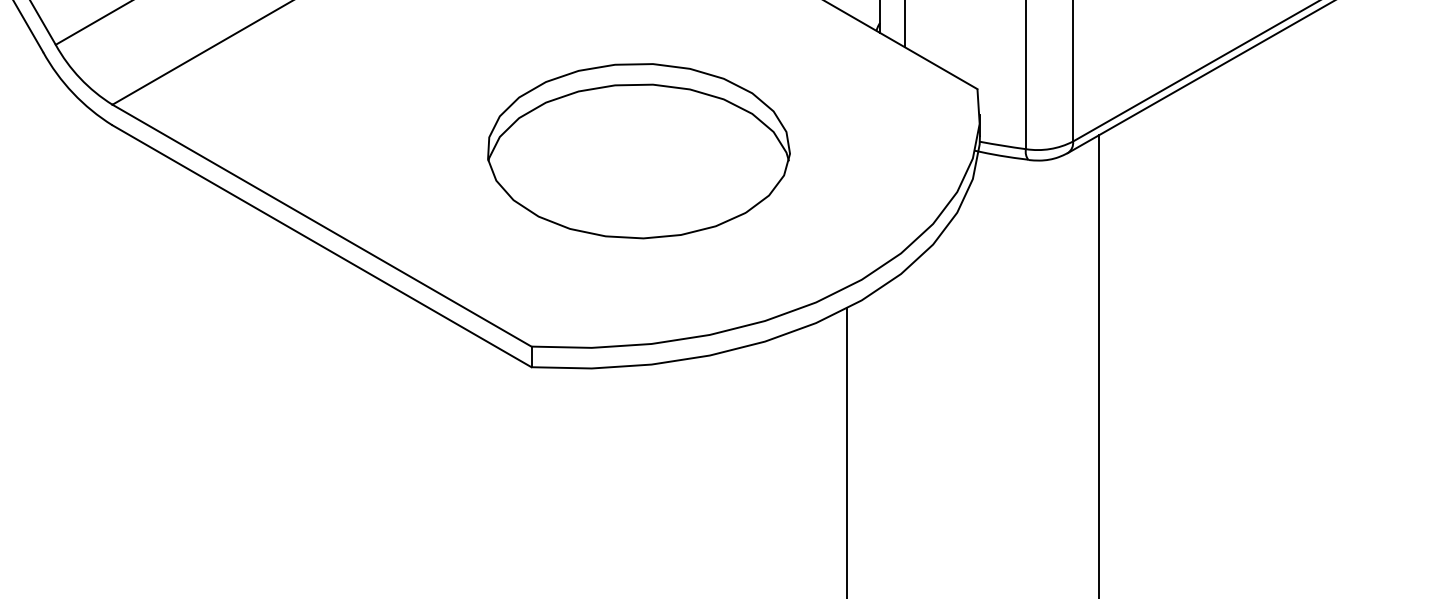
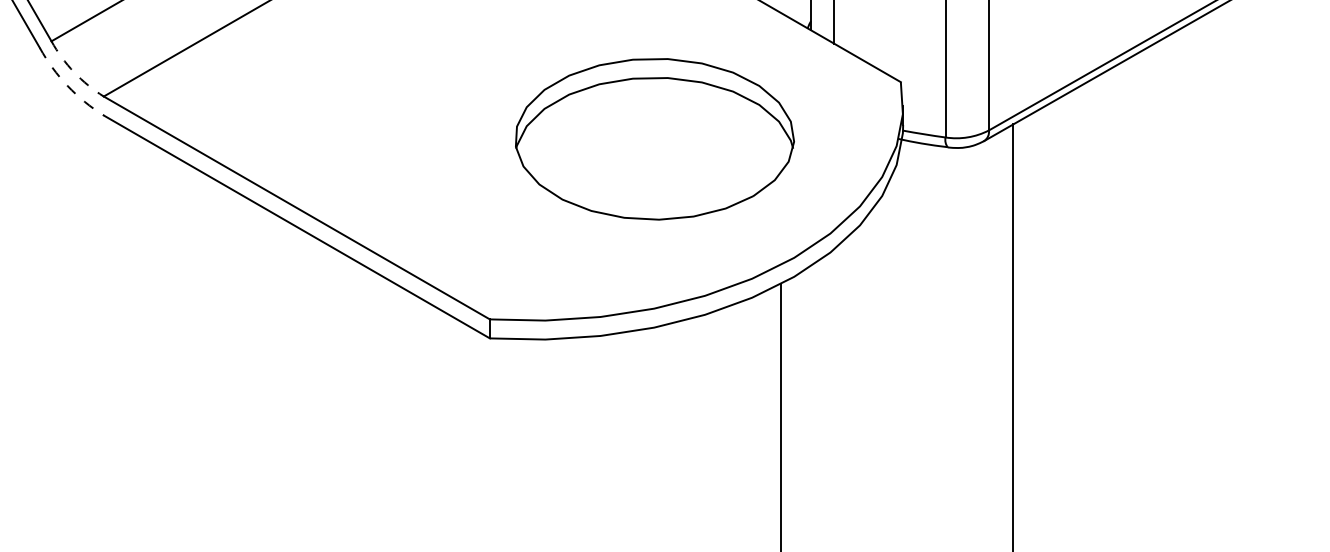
arc: (80, 78) -> (74, 72), solid -> dashed
arc: (73, 92) -> (67, 85), solid -> dashed
part: (638, 151) -> (654, 139), moved

